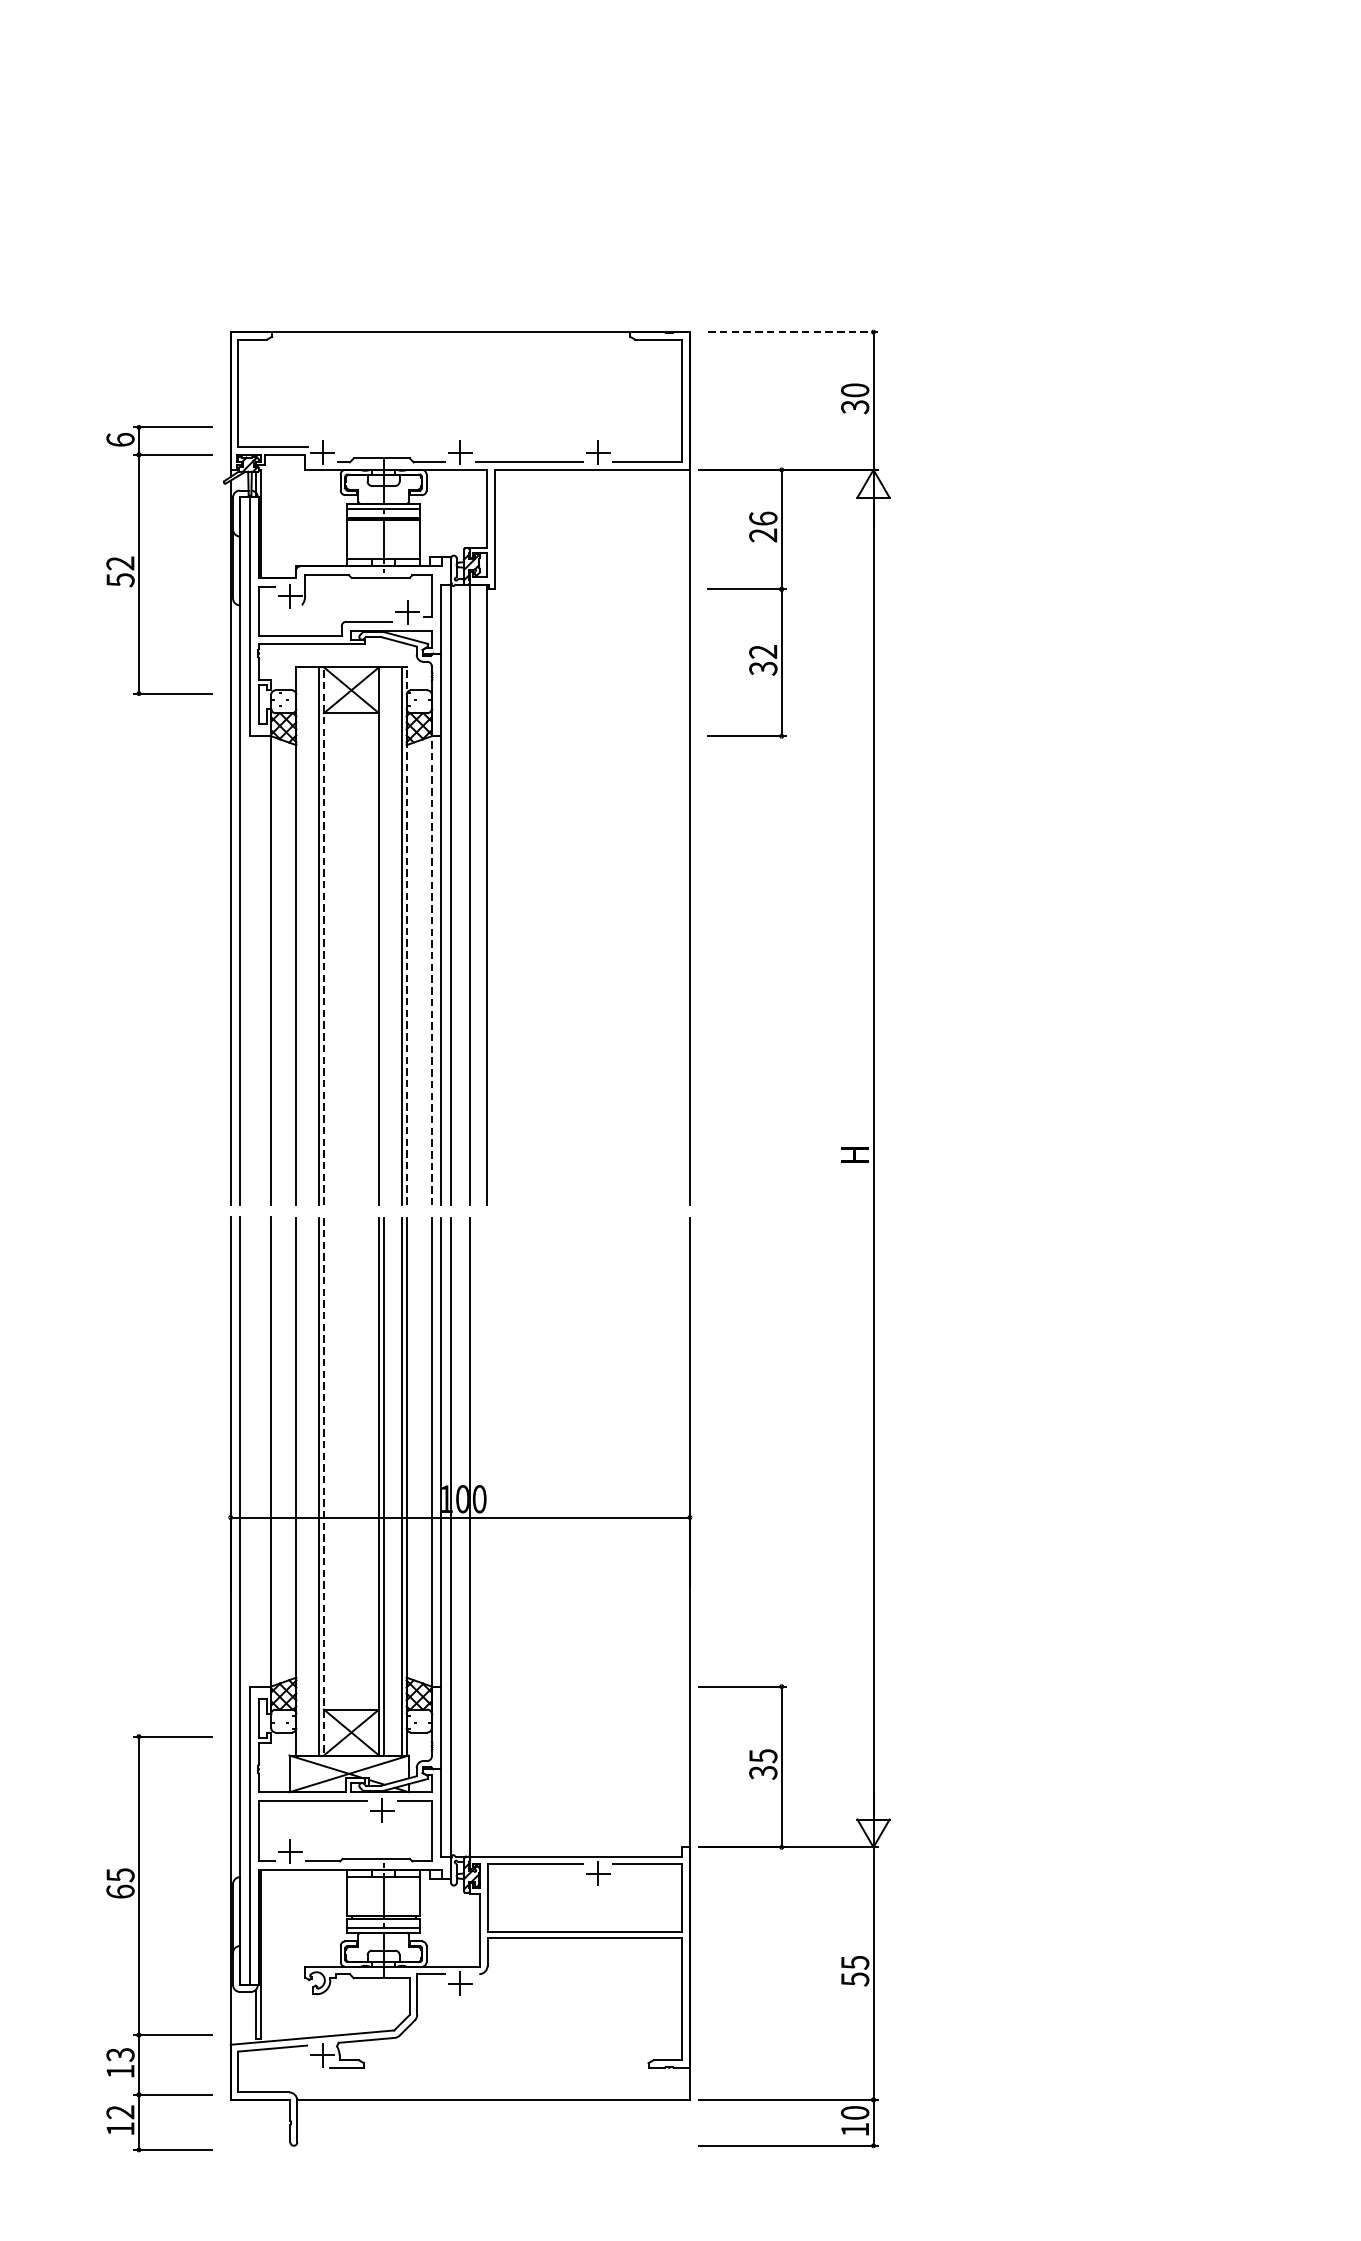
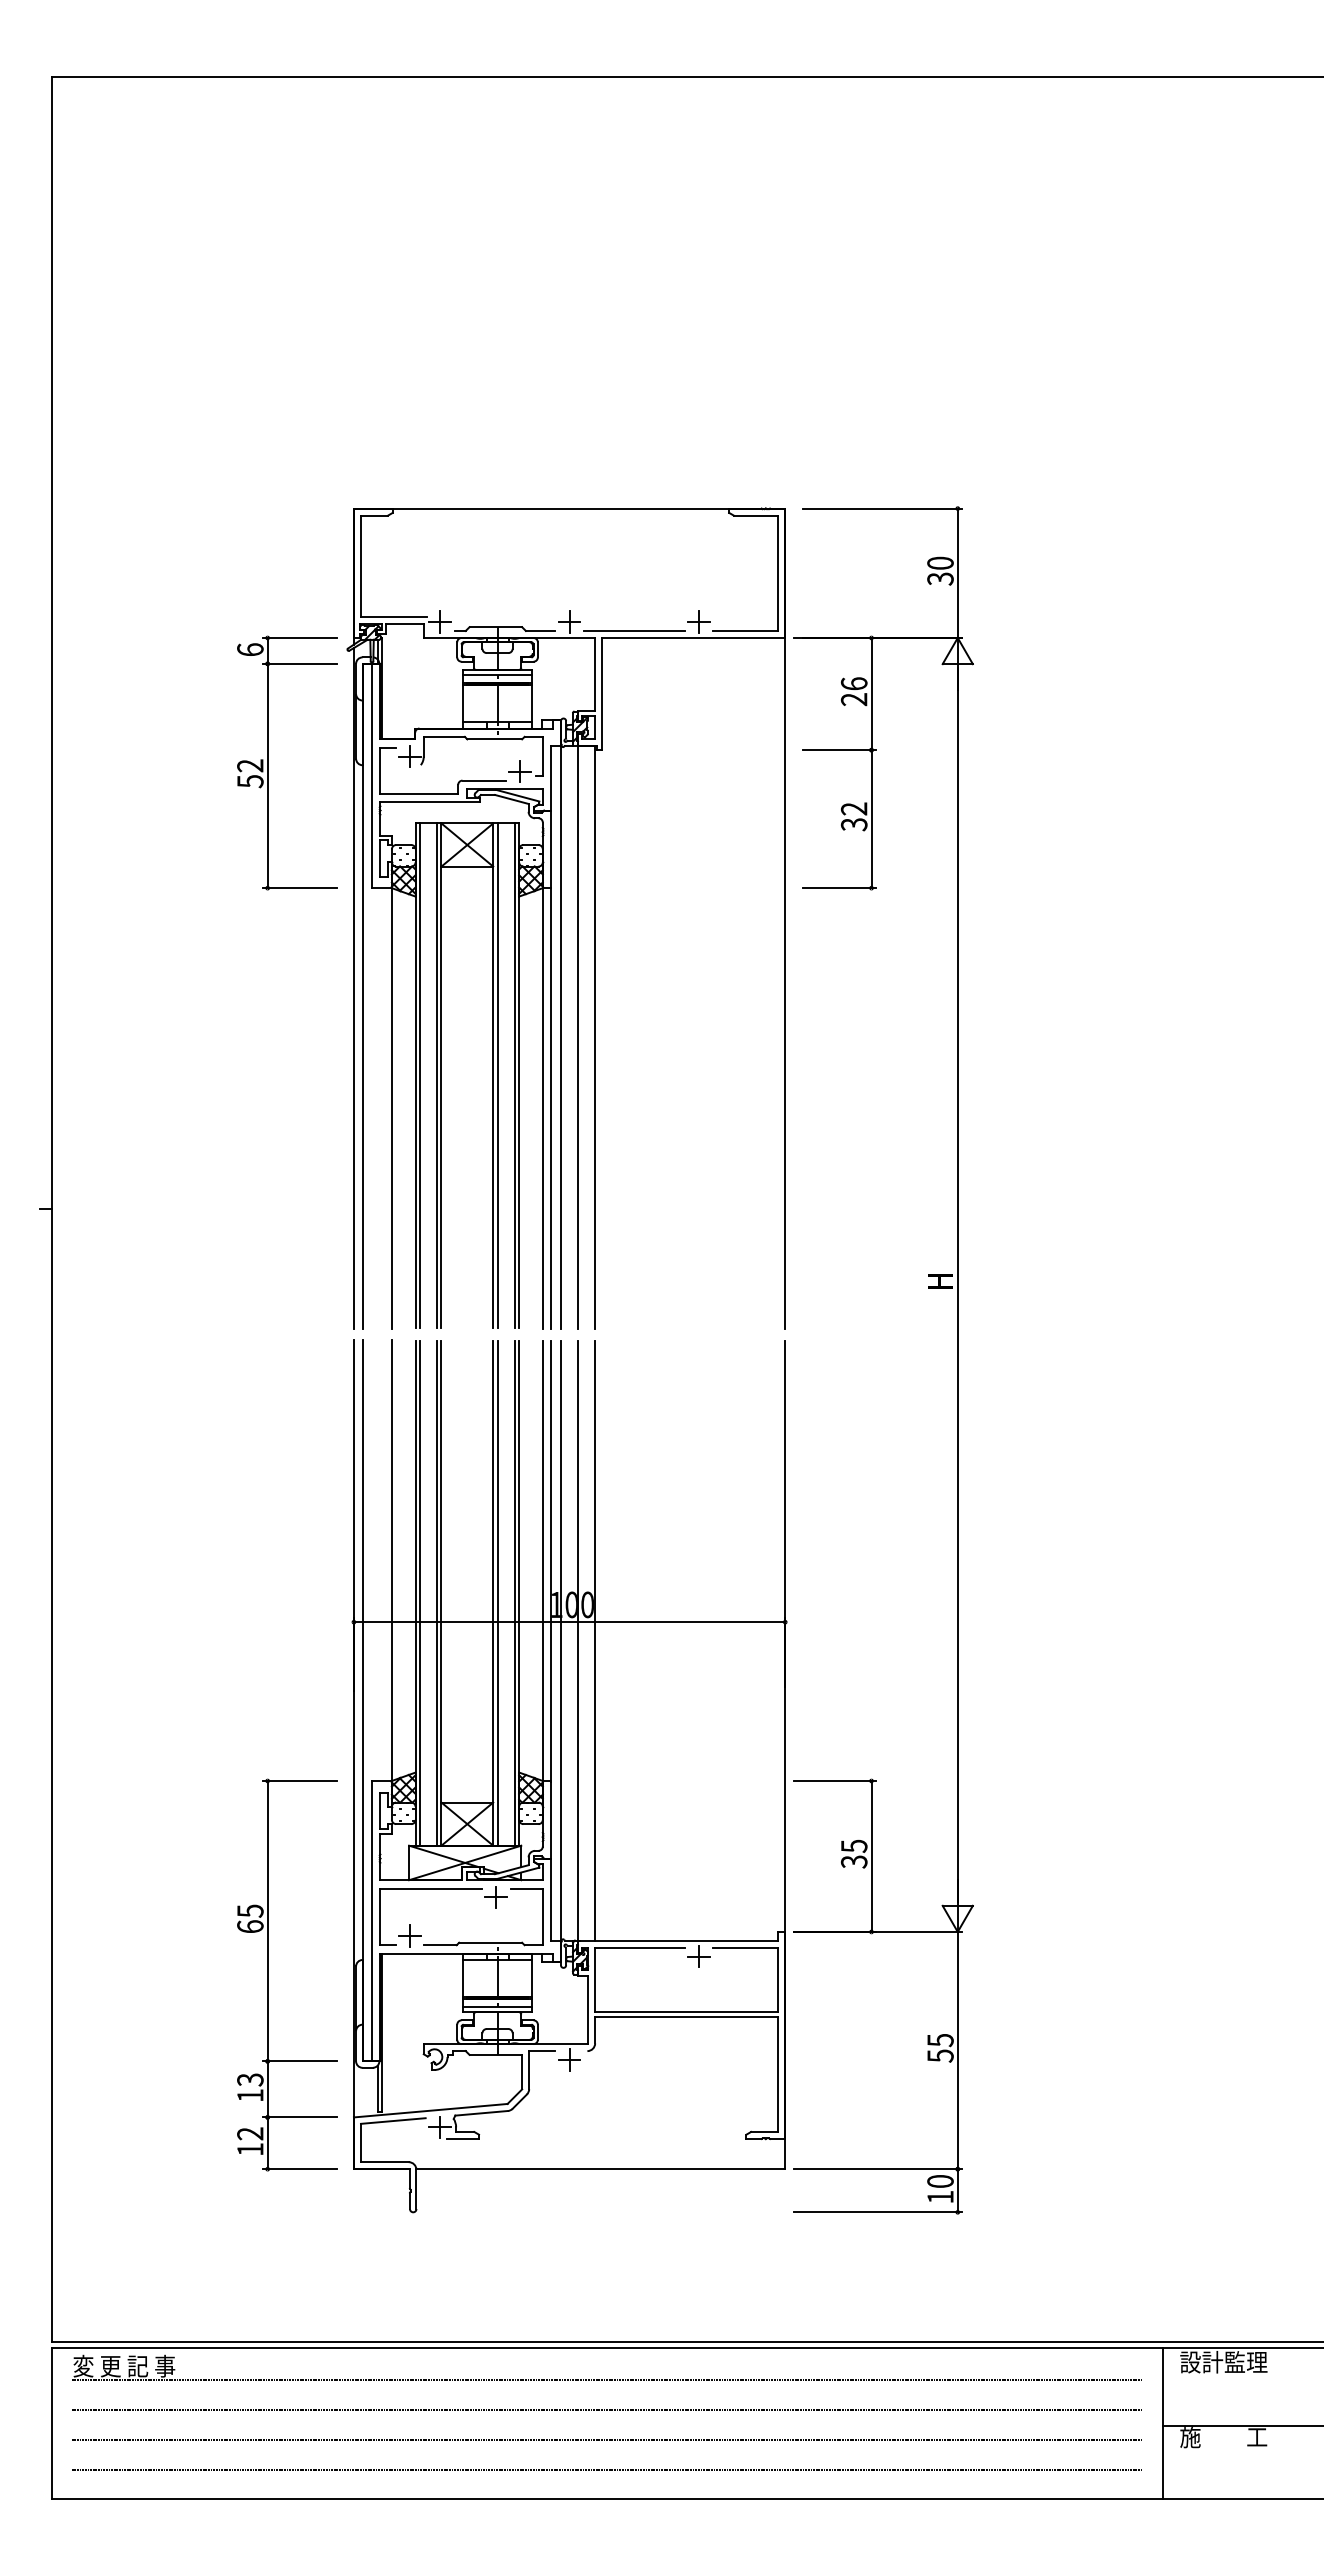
line: (793, 332) -> (882, 508), dashed -> solid
part: (139, 559) -> (268, 762), moved
line: (300, 935) -> (419, 1075), added
line: (323, 935) -> (441, 1075), dashed -> solid
line: (383, 935) -> (497, 1075), added
line: (406, 935) -> (519, 1075), dashed -> solid
line: (431, 970) -> (542, 1108), dashed -> solid
line: (300, 1487) -> (419, 1593), added
line: (323, 1487) -> (441, 1593), dashed -> solid
line: (487, 1537) -> (595, 1640), added
part: (139, 1942) -> (268, 1974), moved

